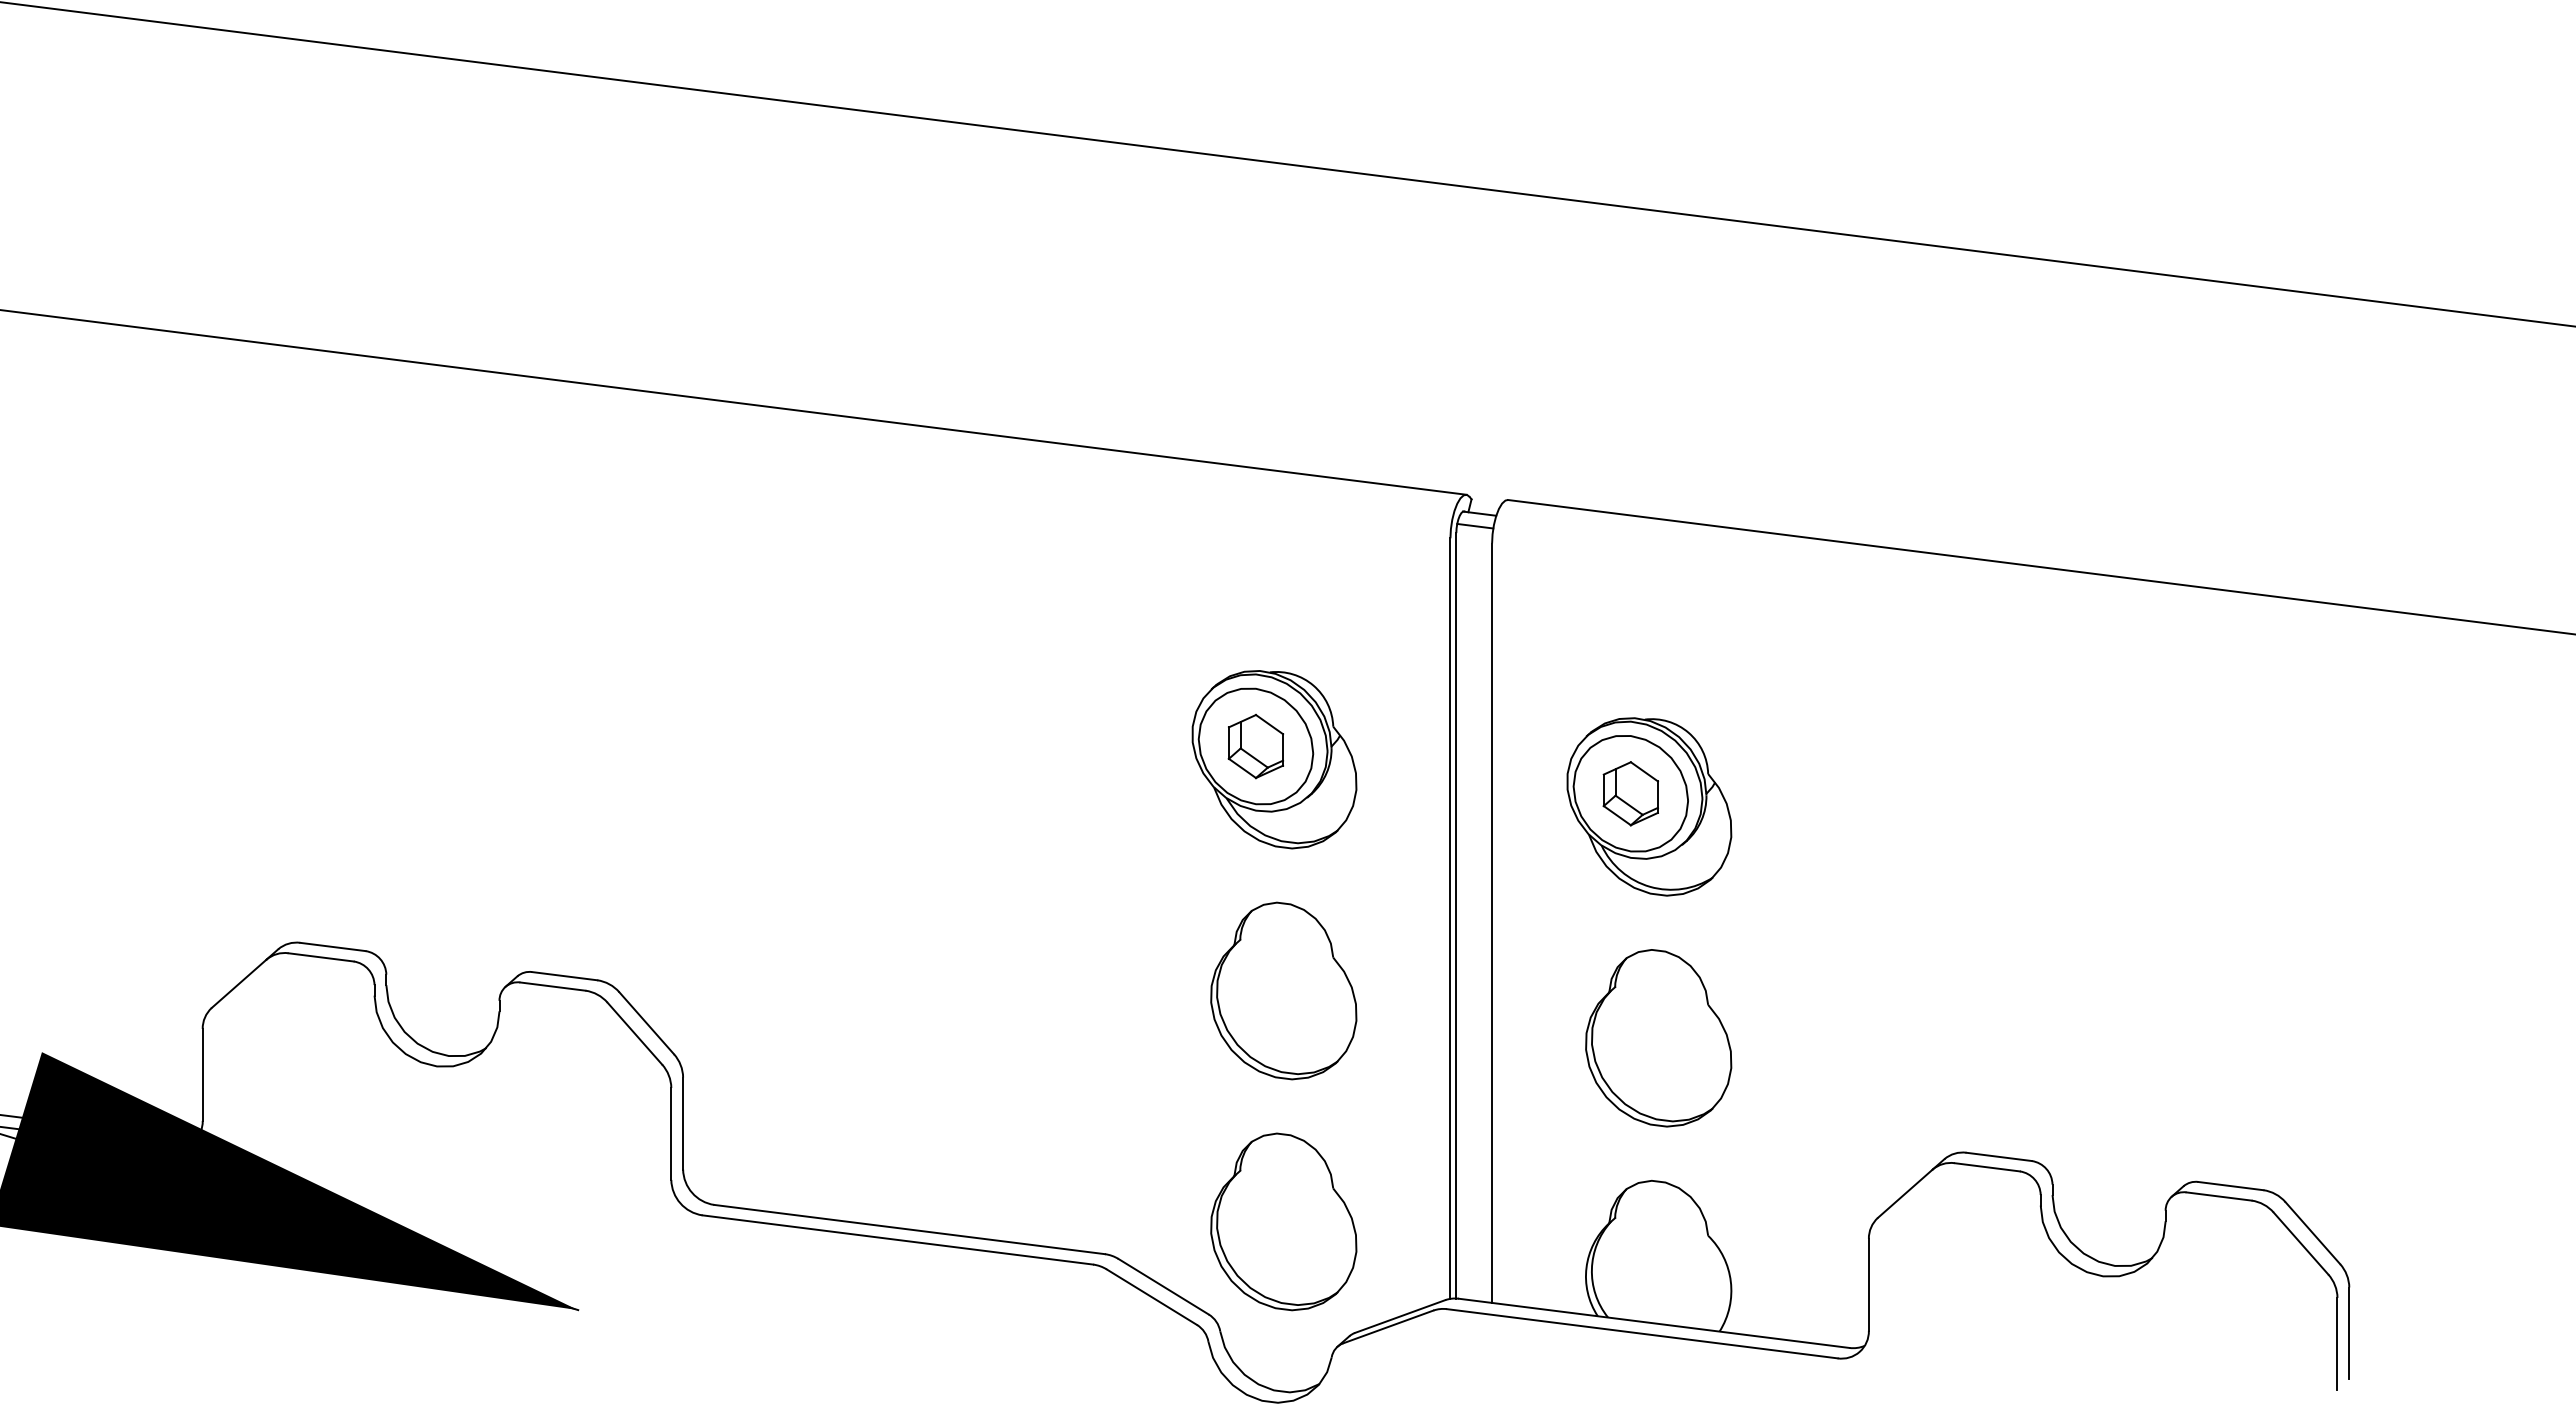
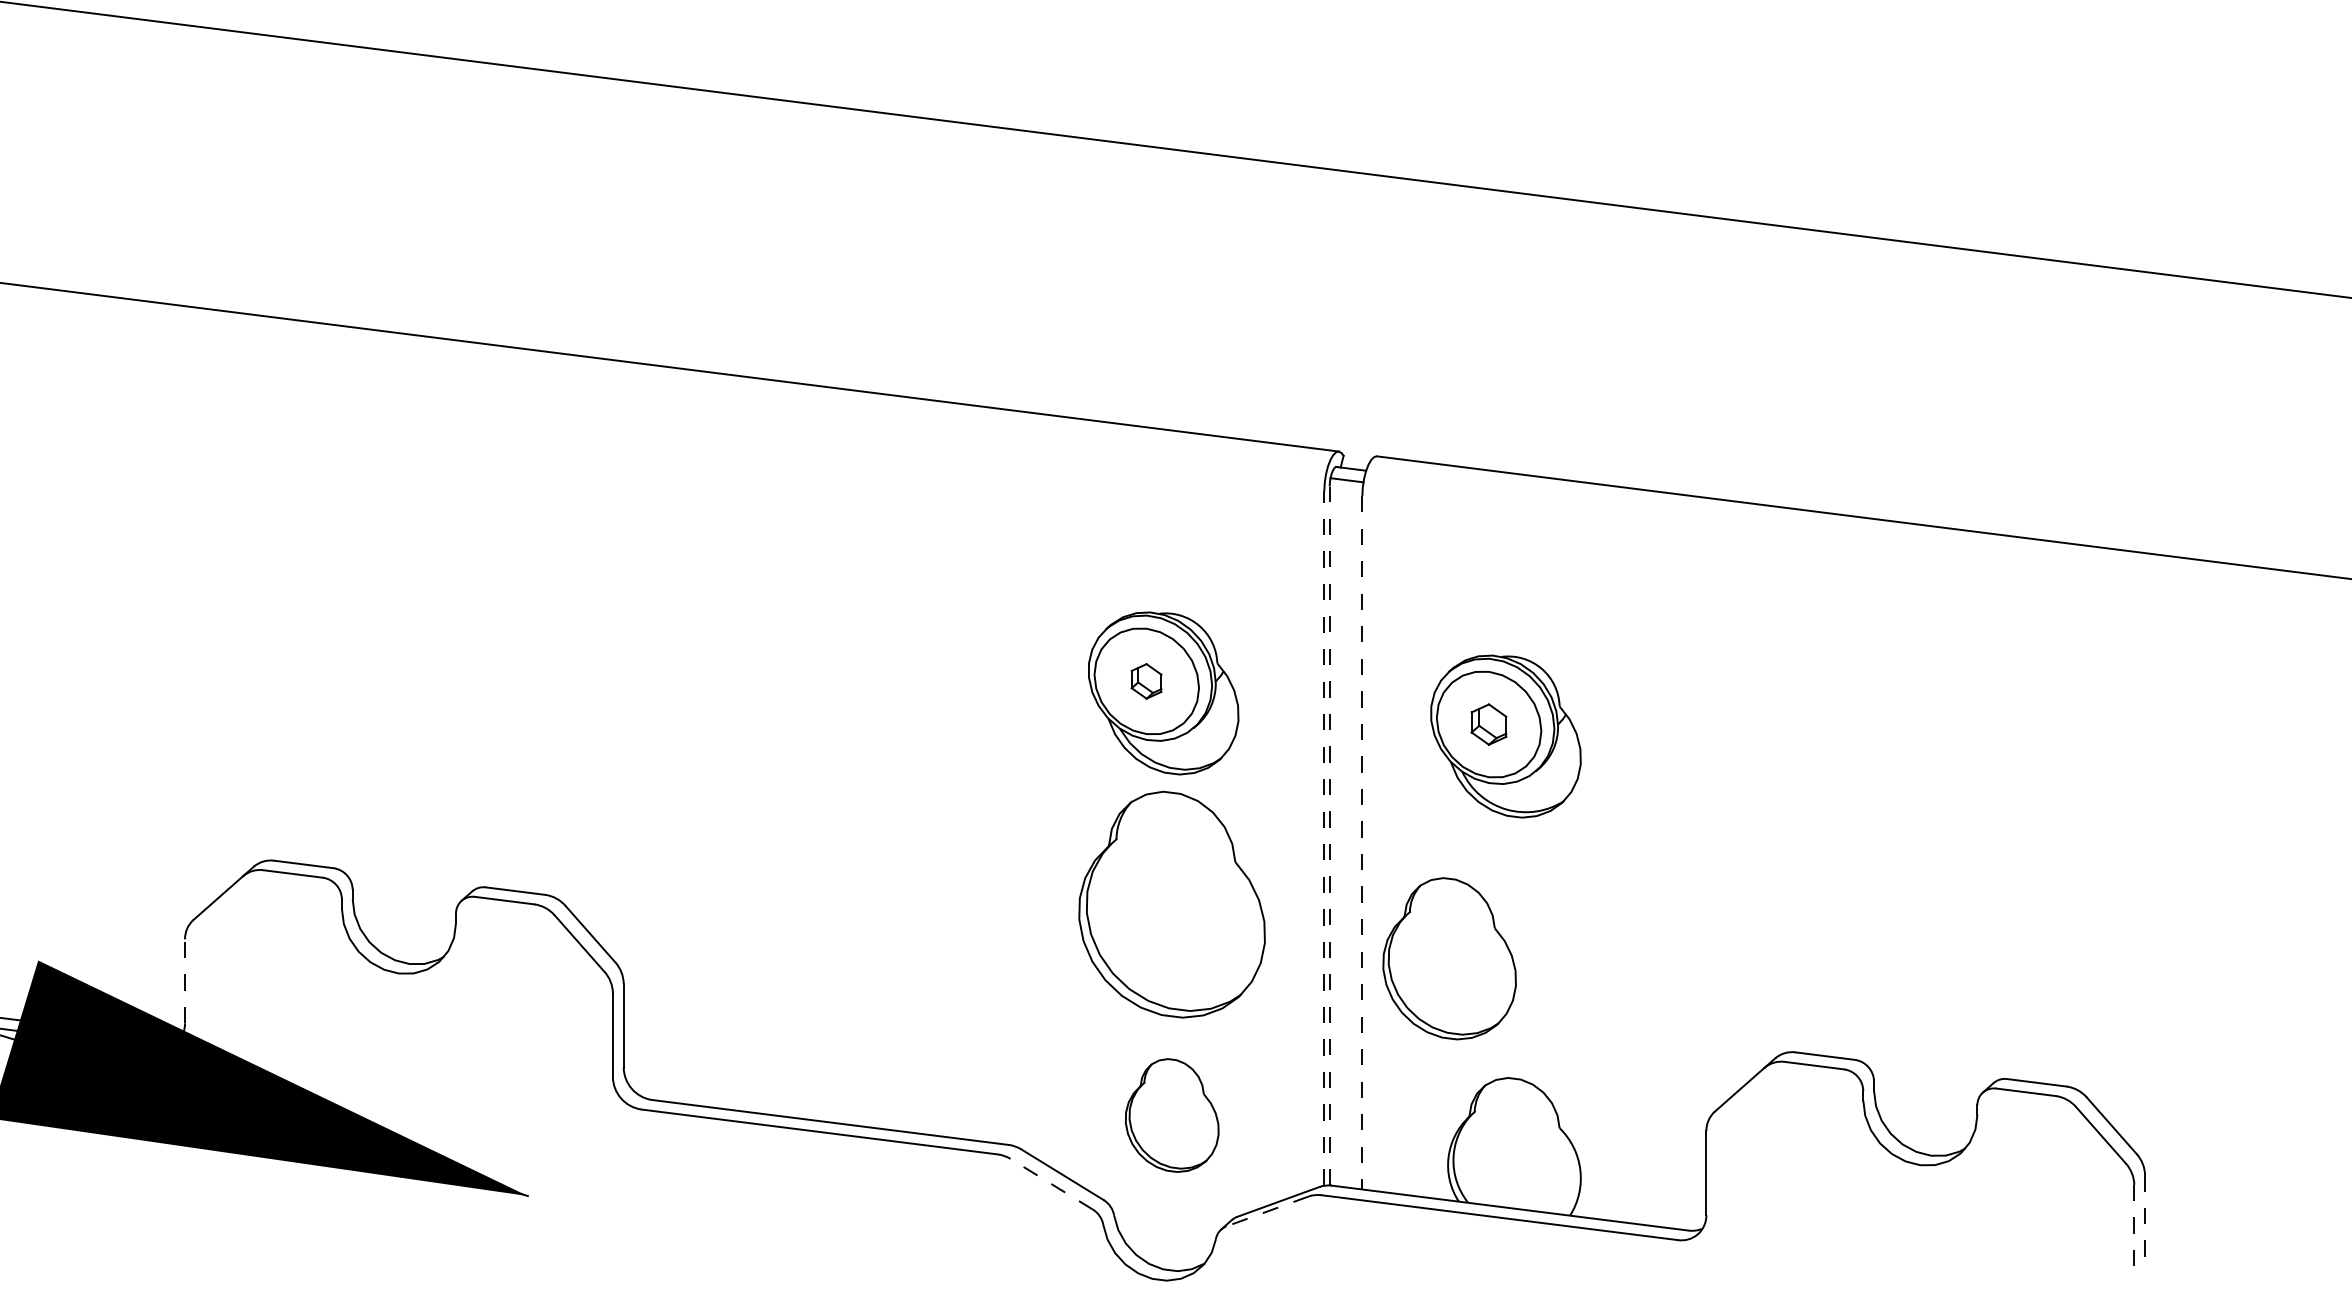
part: (1255, 746) -> (1146, 681), size x0.6
part: (1630, 793) -> (1488, 724), size x0.7
line: (1456, 915) -> (1329, 835), solid -> dashed
line: (1450, 918) -> (1324, 838), solid -> dashed
line: (1492, 923) -> (1362, 843), solid -> dashed
part: (1283, 990) -> (1171, 904), size x1.4
part: (1658, 1038) -> (1449, 958), moved
line: (202, 1074) -> (184, 980), solid -> dashed
part: (1283, 1221) -> (1171, 1115), size x0.7
line: (1151, 1297) -> (1051, 1184), solid -> dashed
line: (1388, 1326) -> (1267, 1211), solid -> dashed
line: (2349, 1333) -> (2145, 1217), solid -> dashed
line: (2337, 1343) -> (2134, 1226), solid -> dashed

